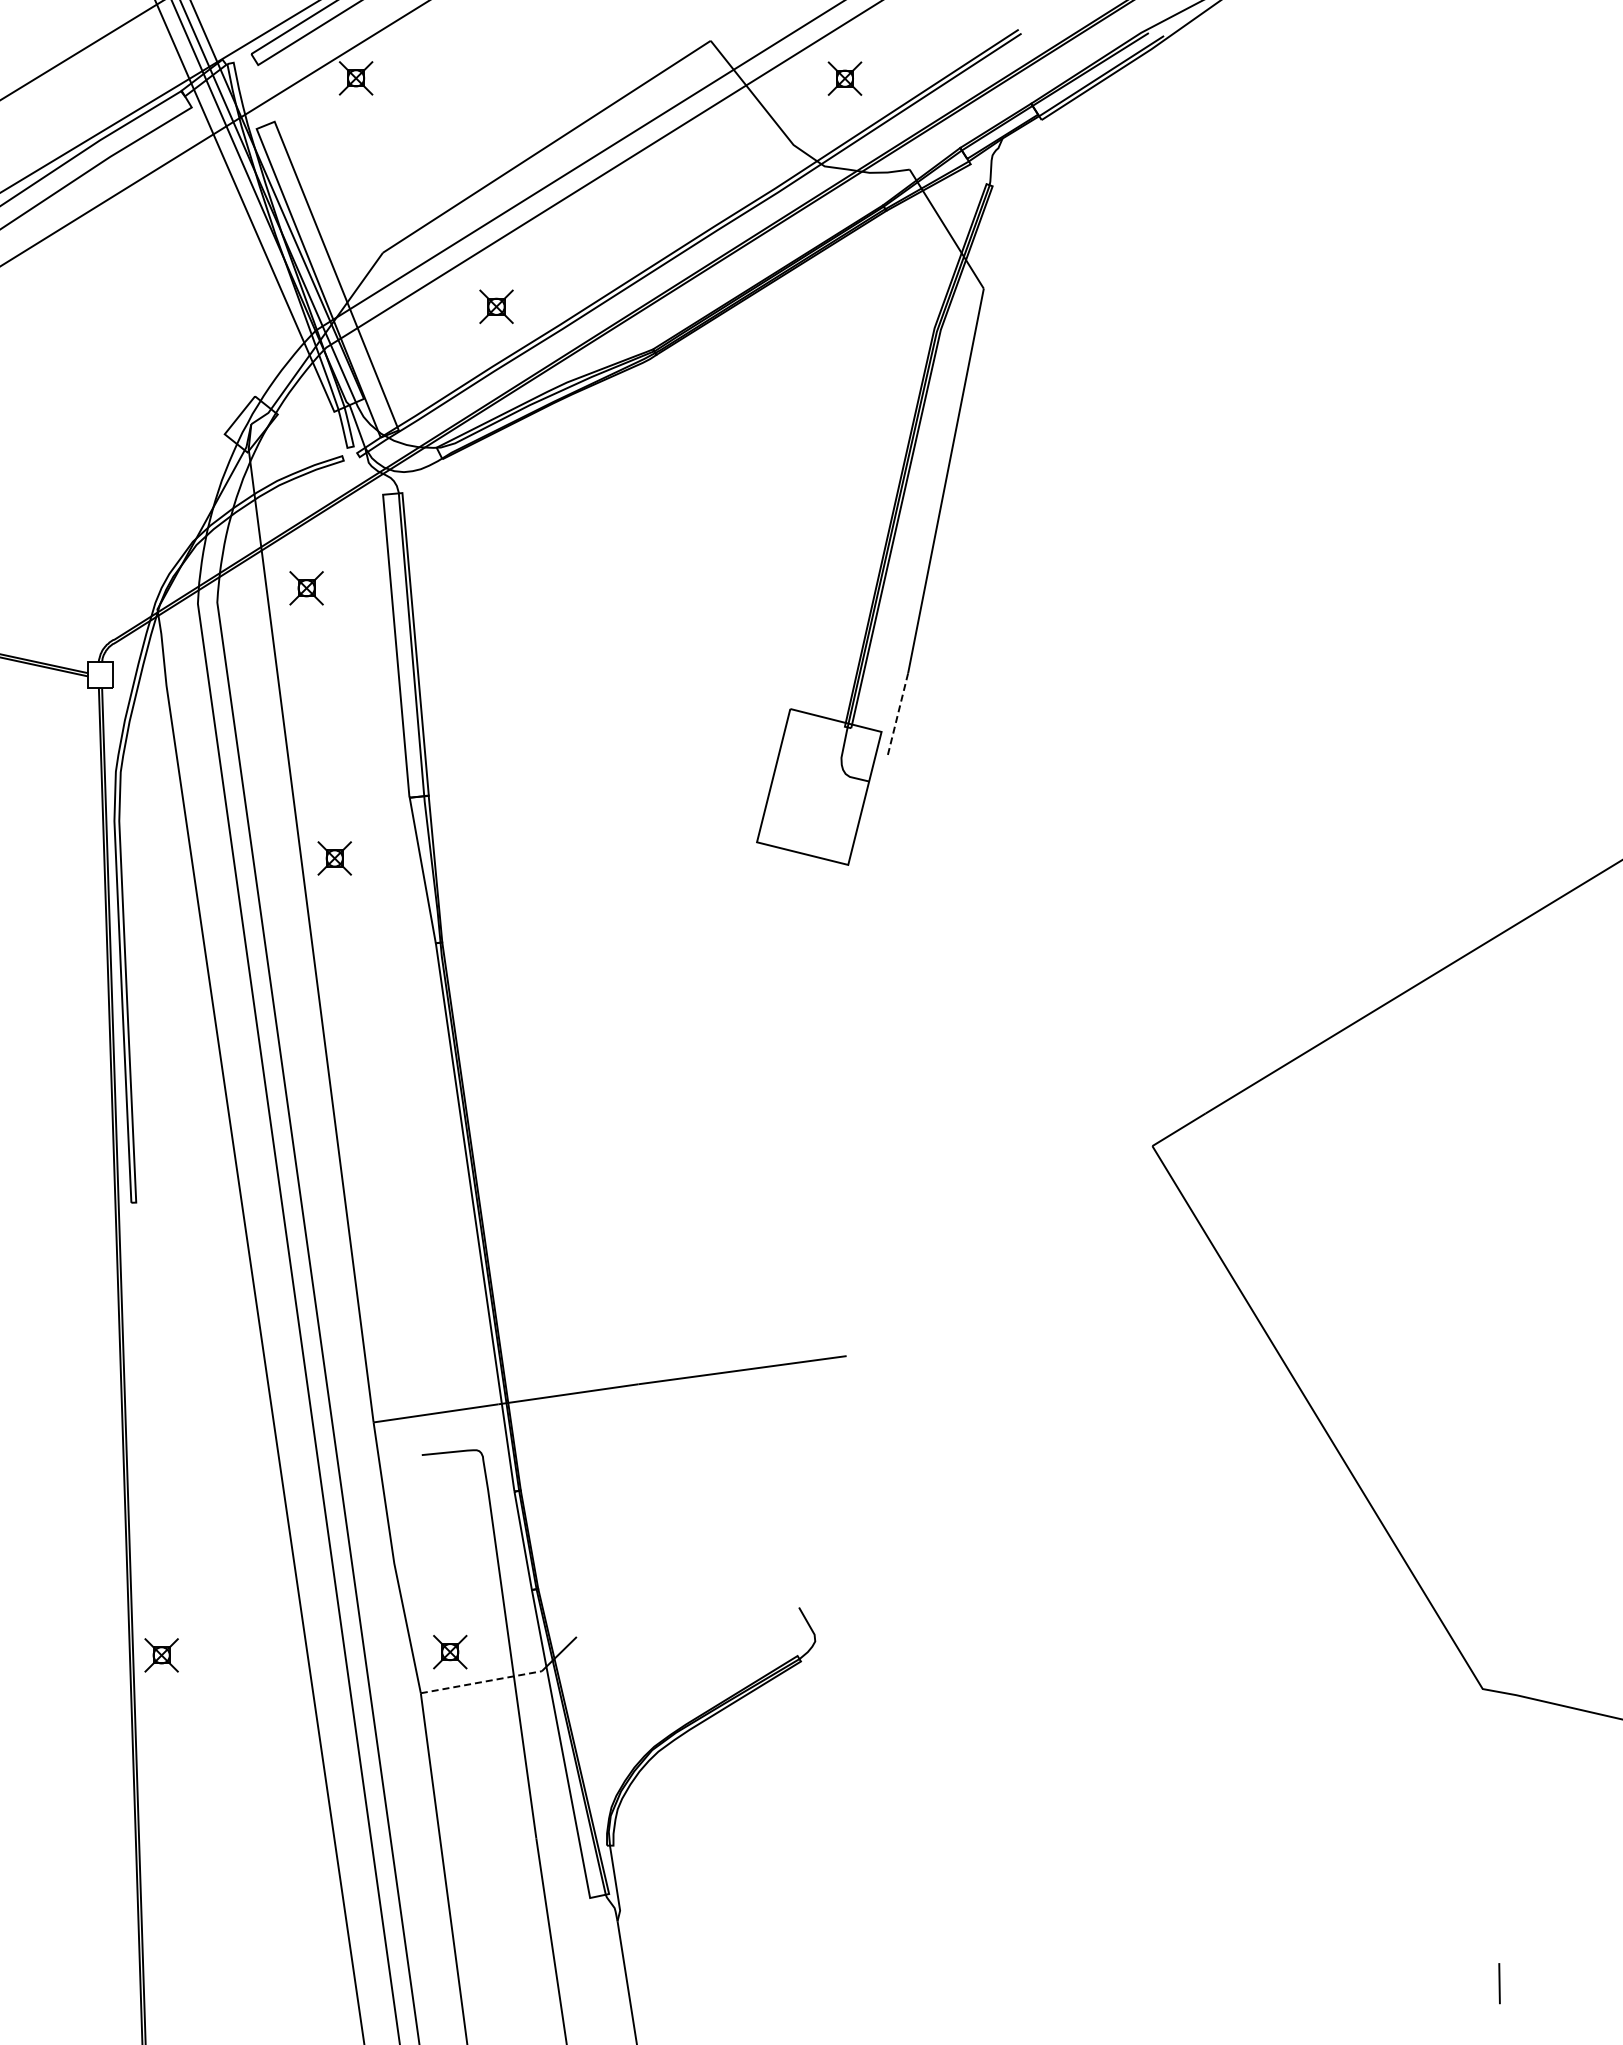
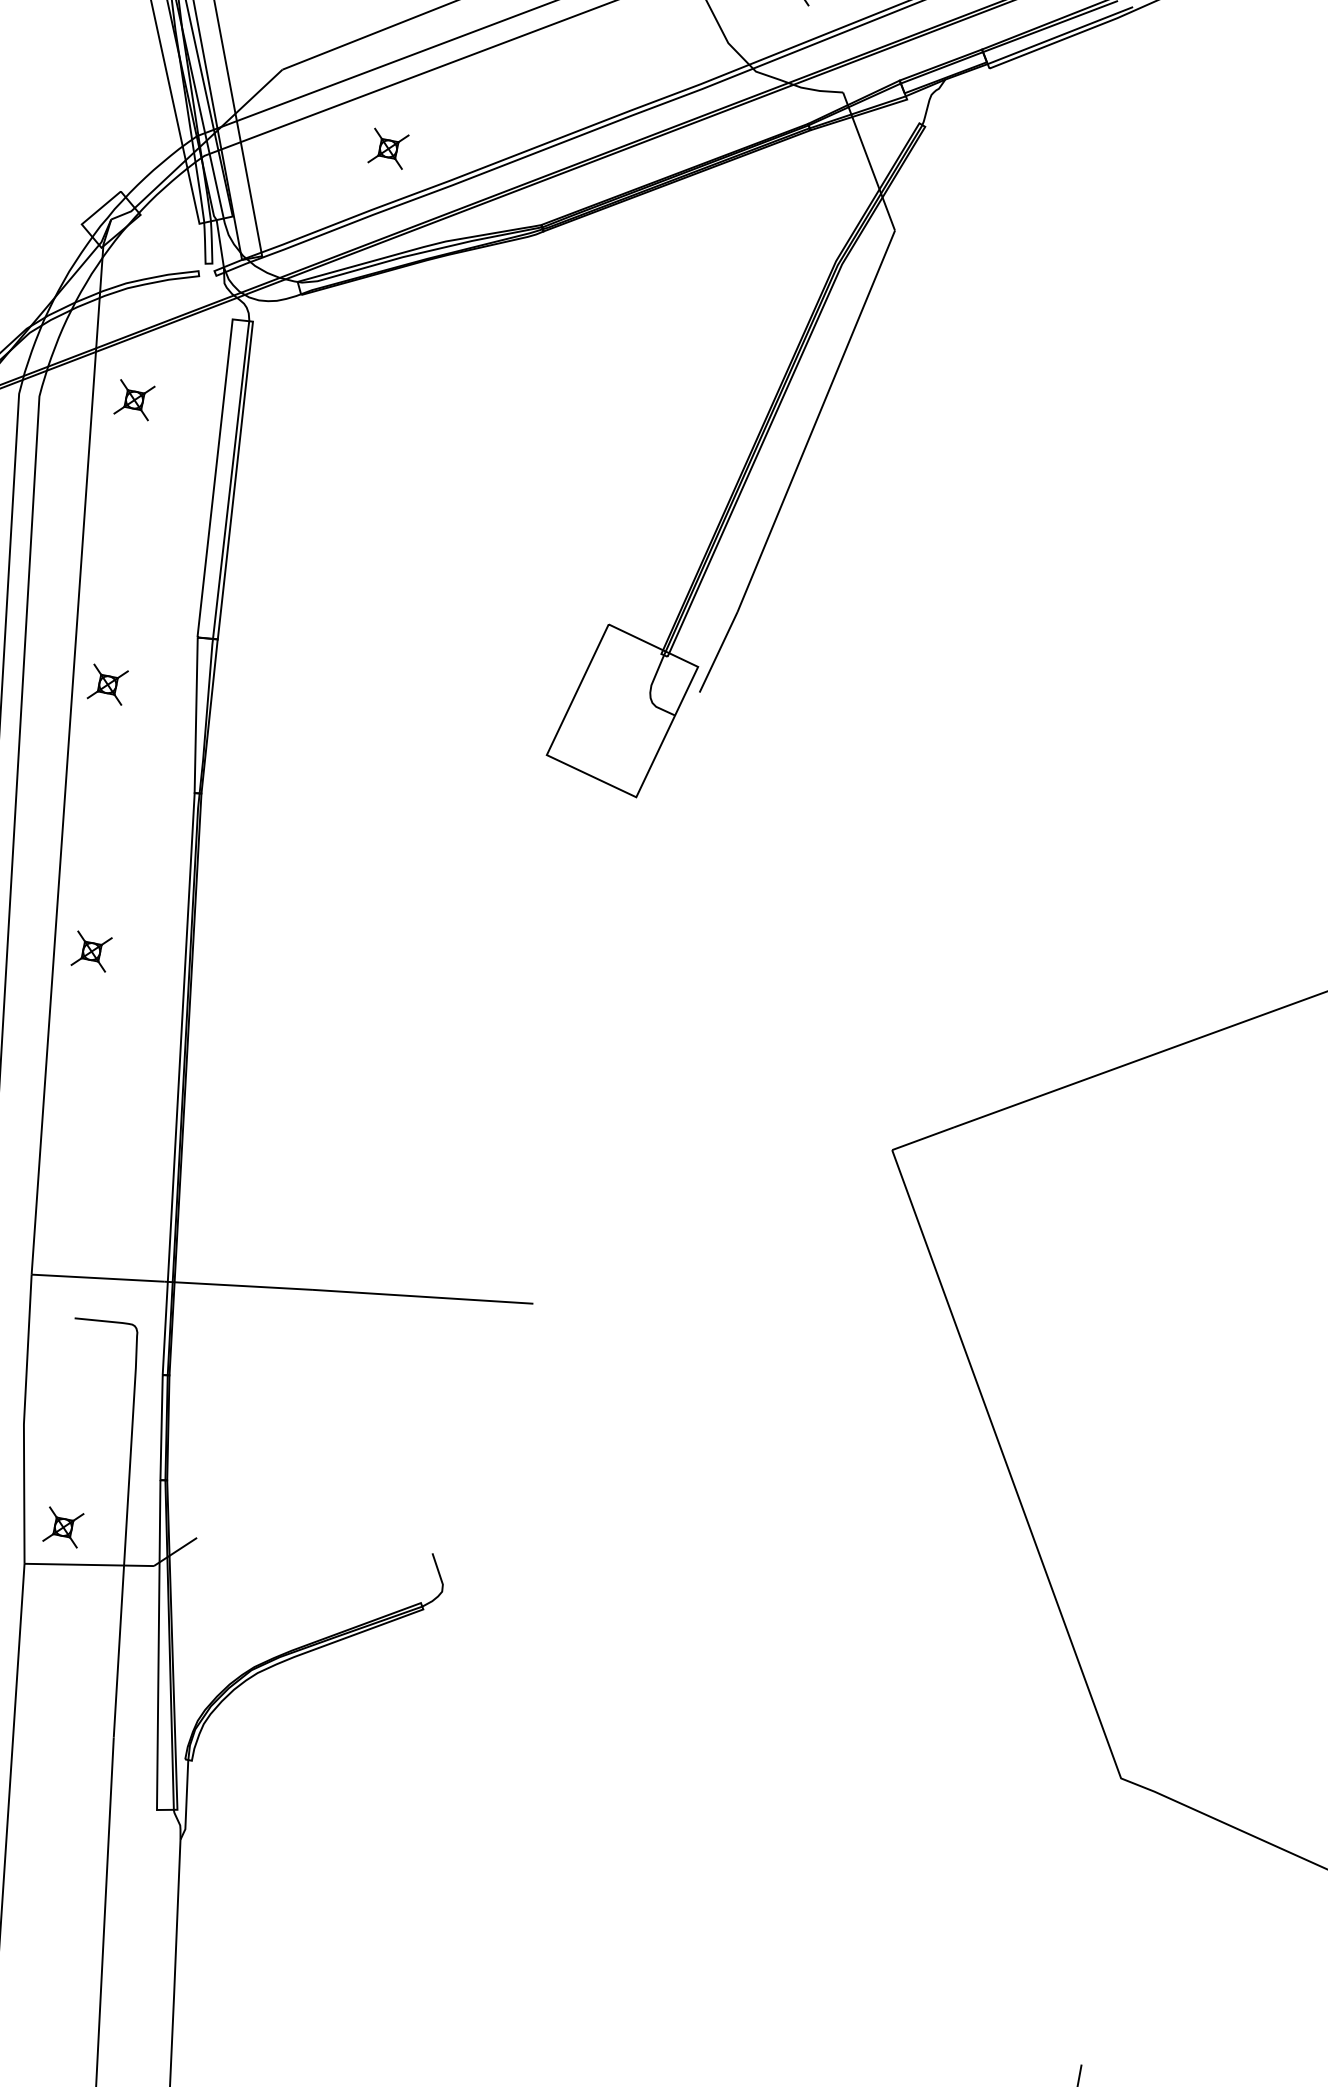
line: (897, 714) -> (718, 652), dashed -> solid
part: (369, 1110) -> (91, 951), added
line: (481, 1682) -> (89, 1565), dashed -> solid

